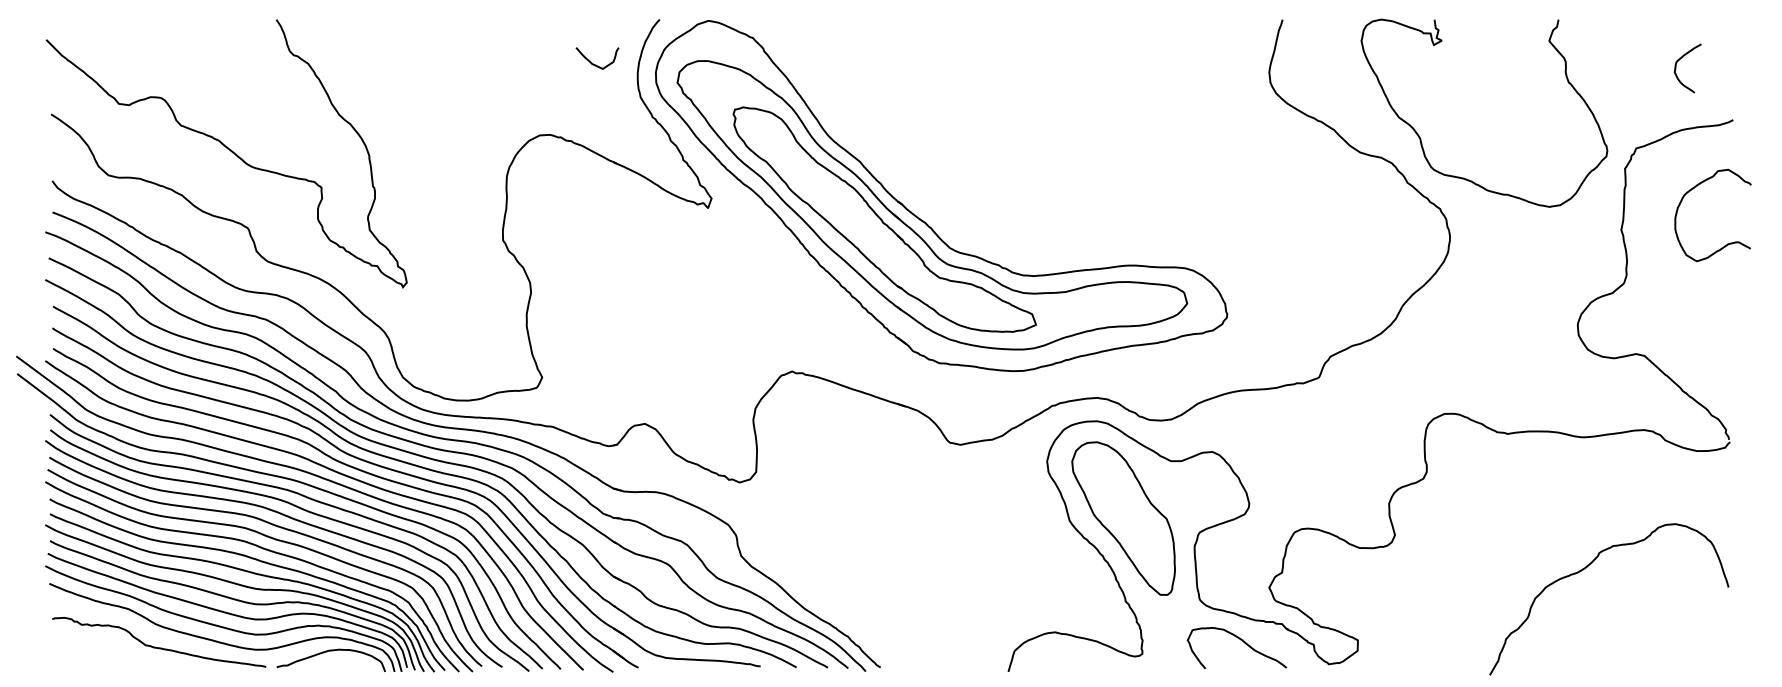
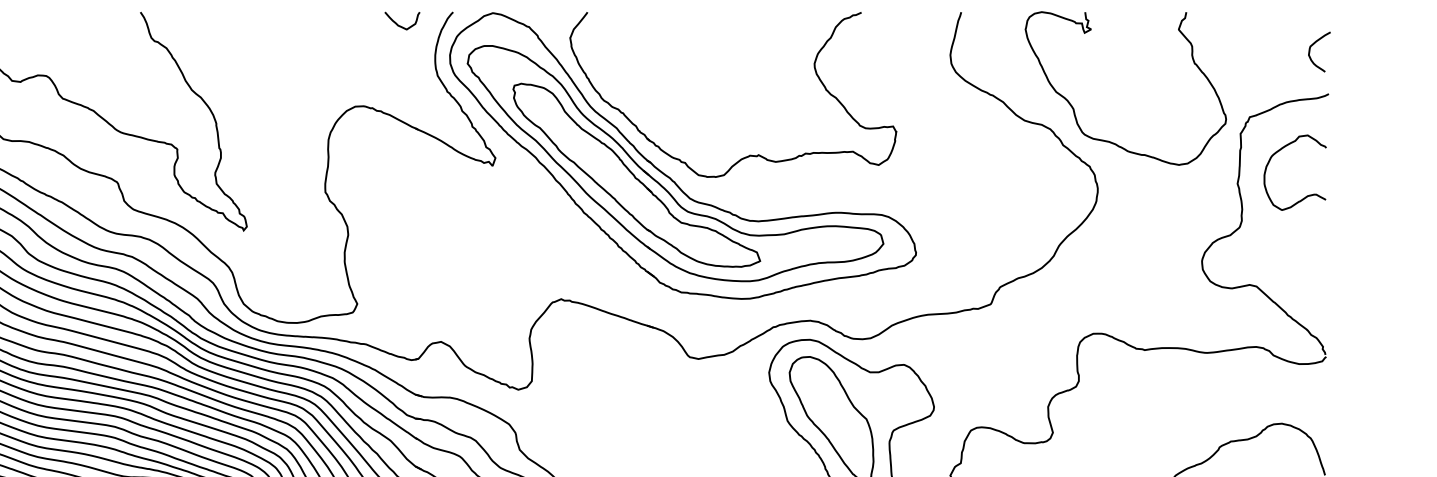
curve: (596, 64) -> (401, 25), moved
curve: (1676, 68) -> (1310, 52), moved
part: (1023, 194) -> (749, 154), added
curve: (1727, 243) -> (1307, 195), moved

